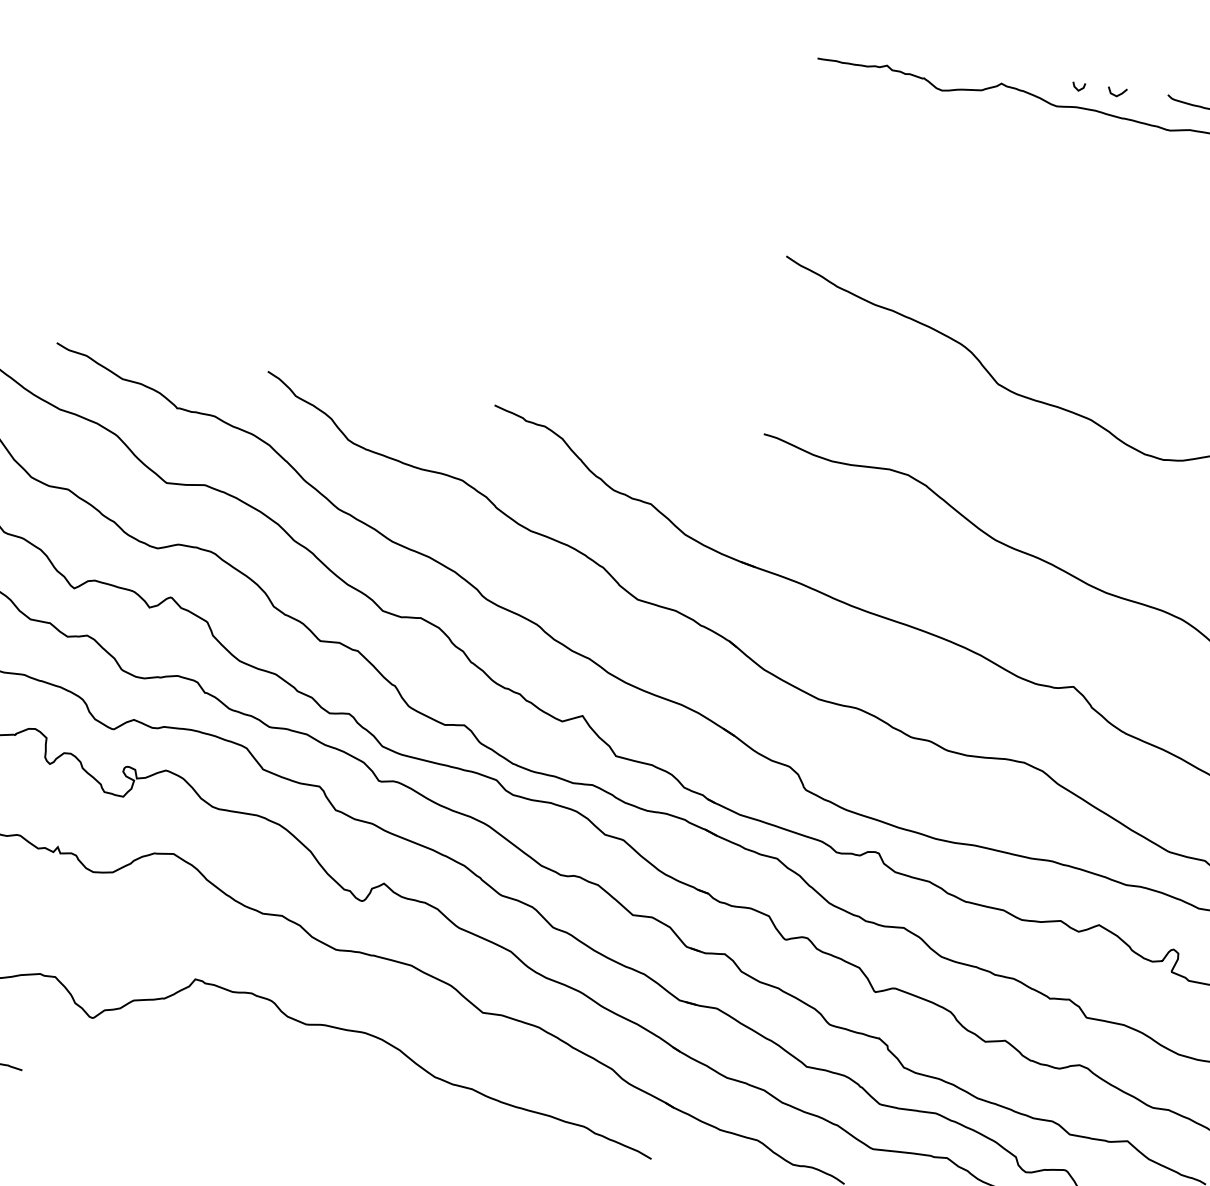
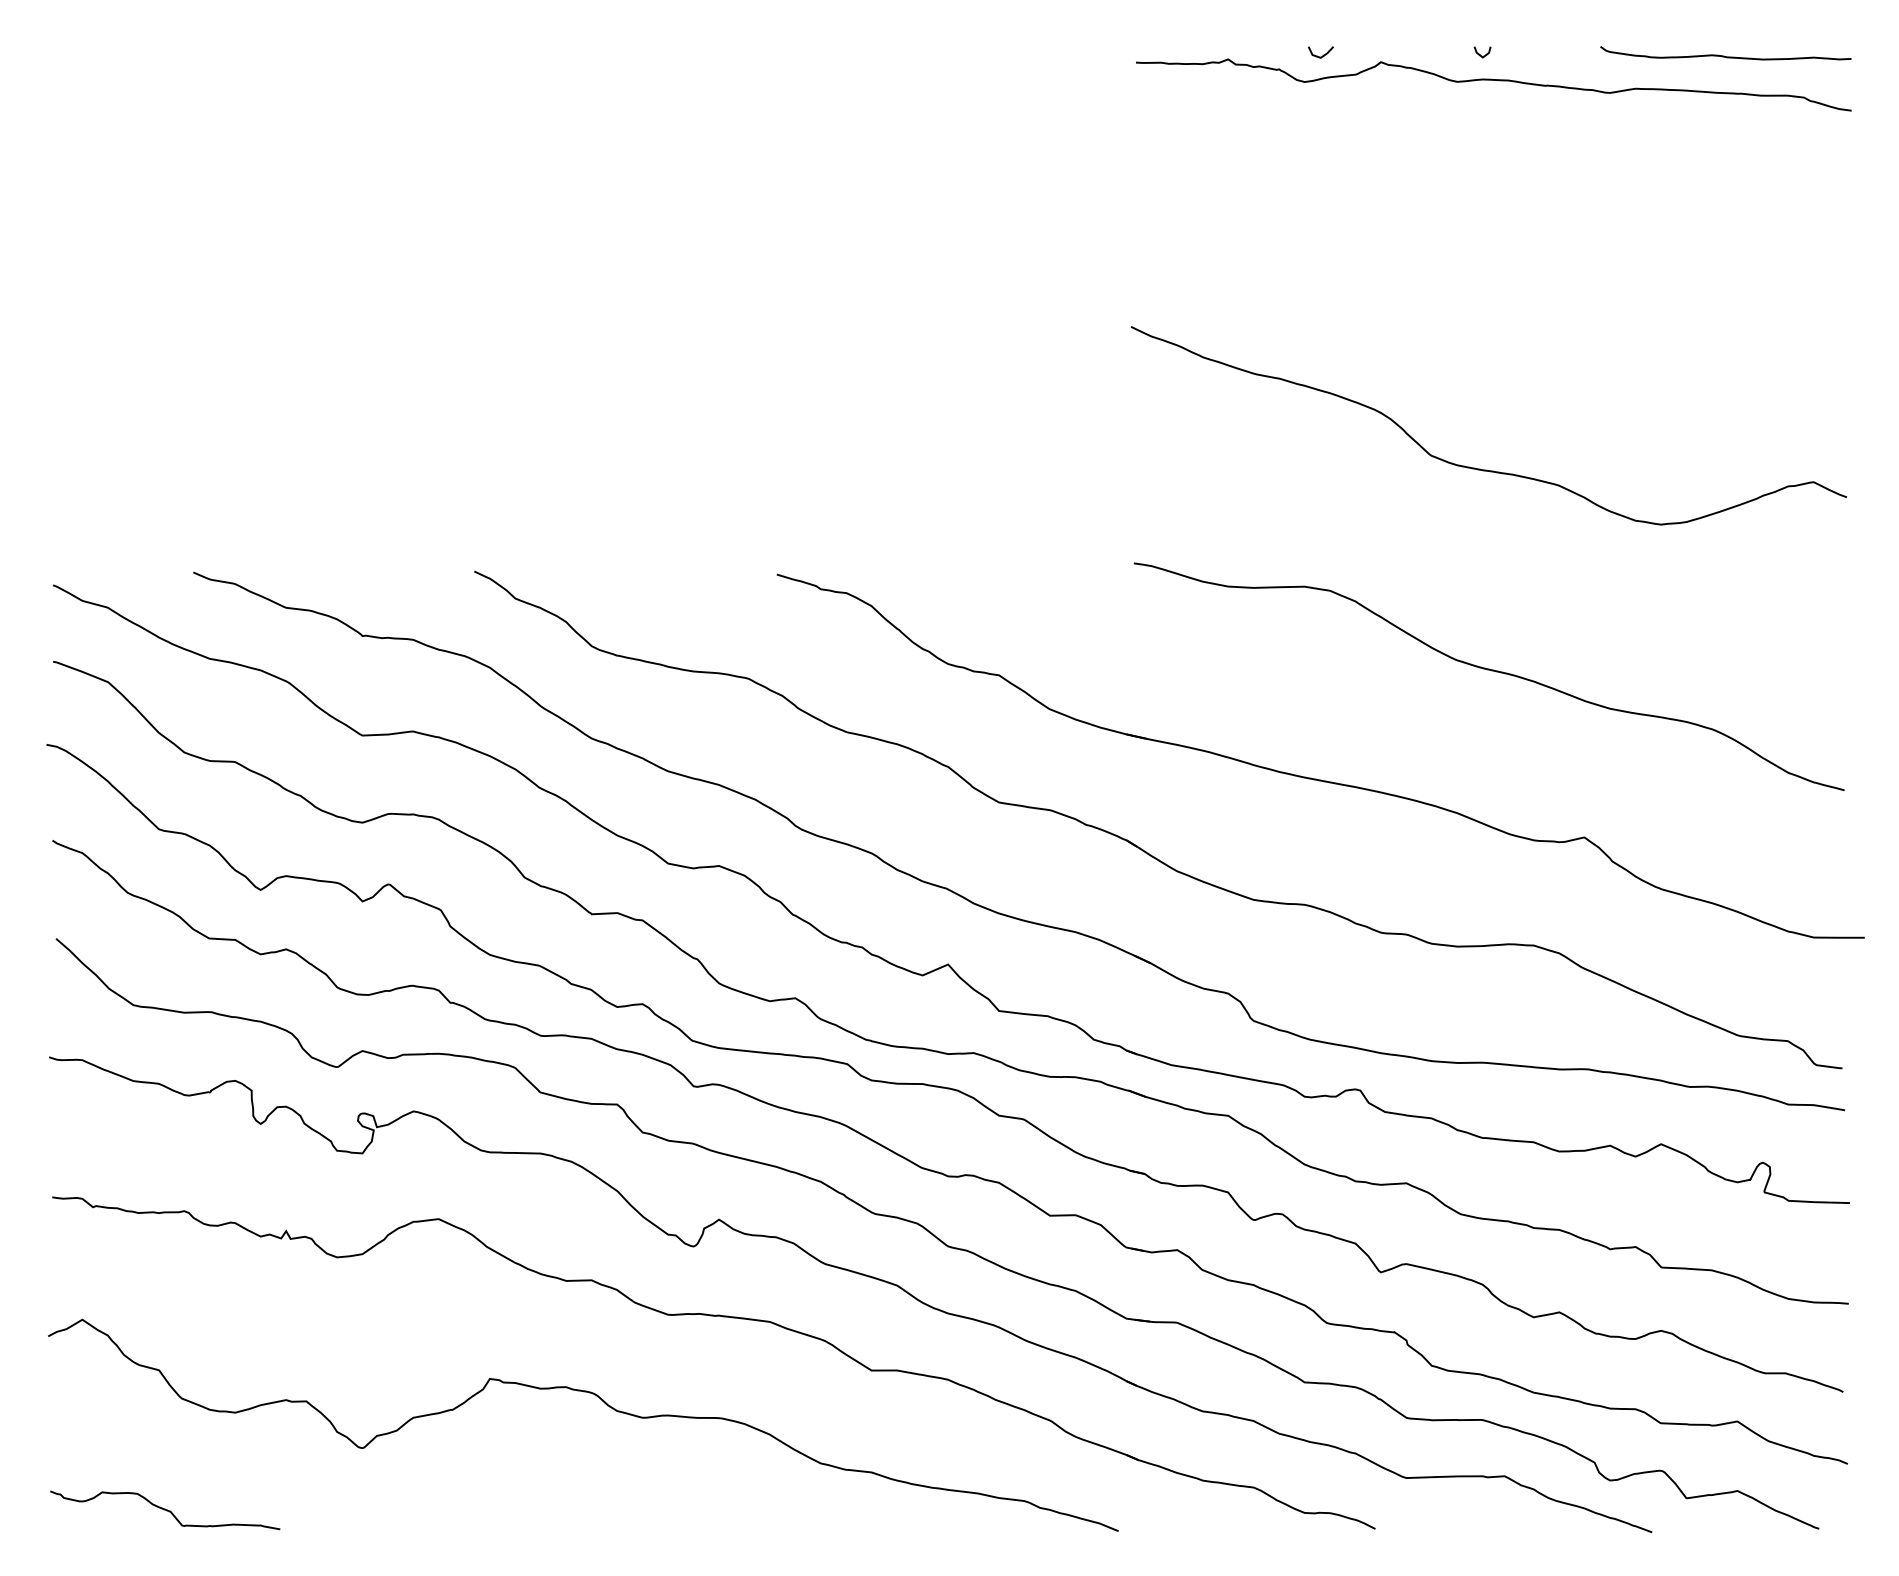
line: (1119, 94) -> (1323, 54), moved

